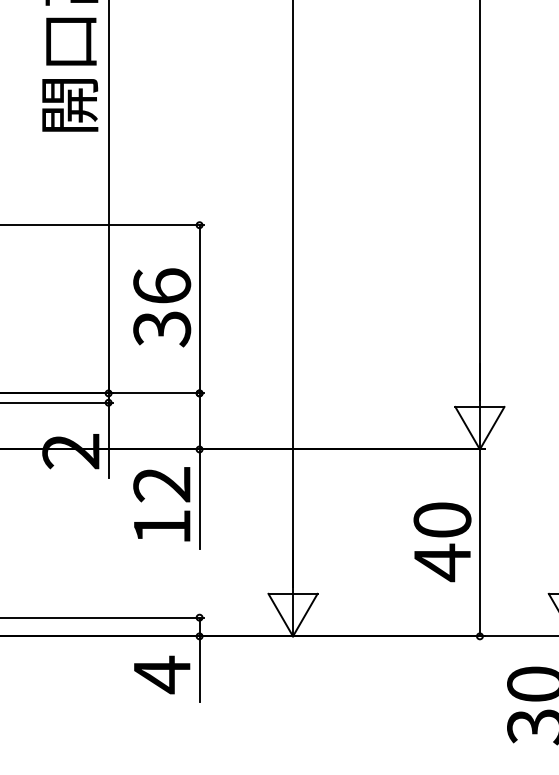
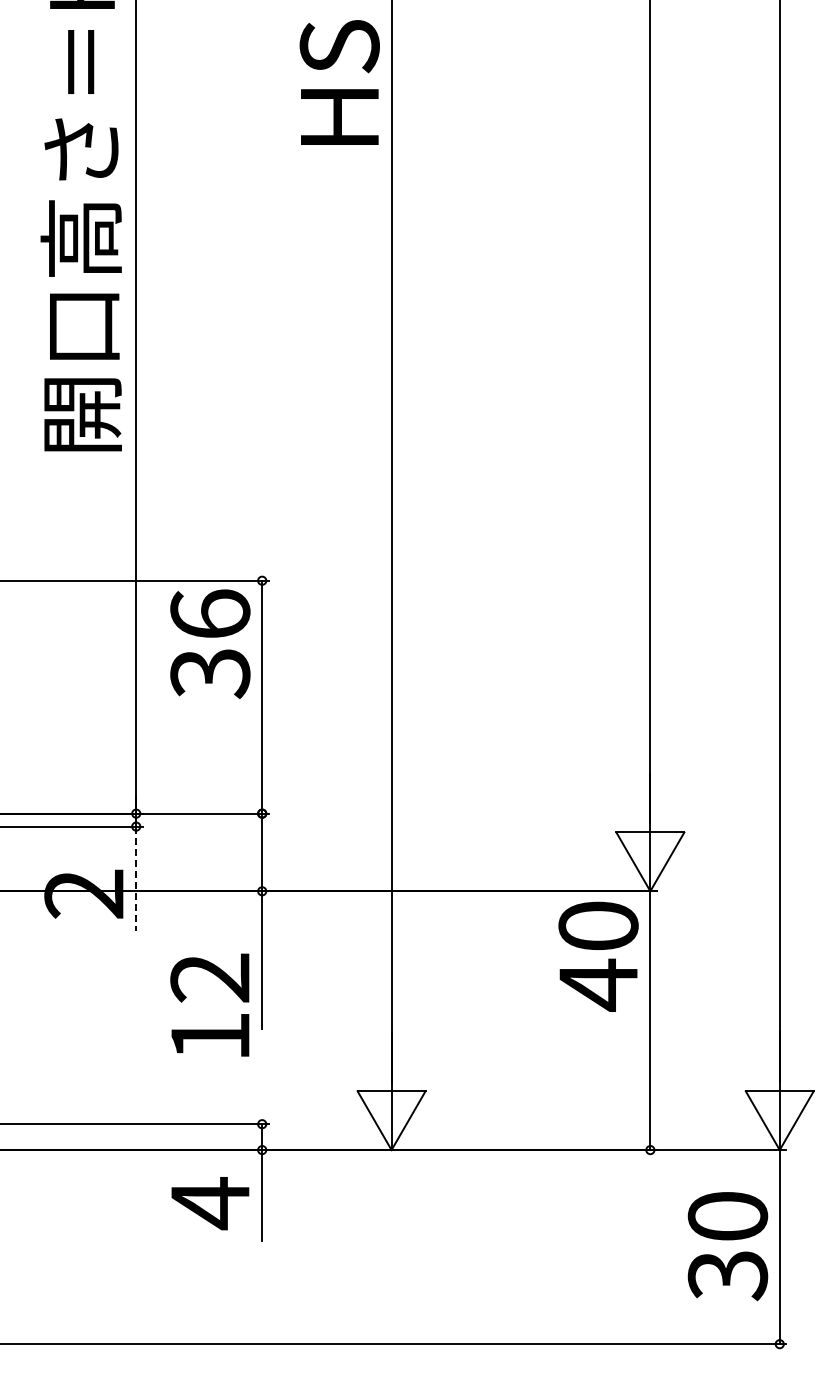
text: (162, 307) -> (210, 643), moved
line: (108, 440) -> (136, 878), solid -> dashed
text: (161, 503) -> (209, 1004), moved
text: (442, 542) -> (598, 956), moved

